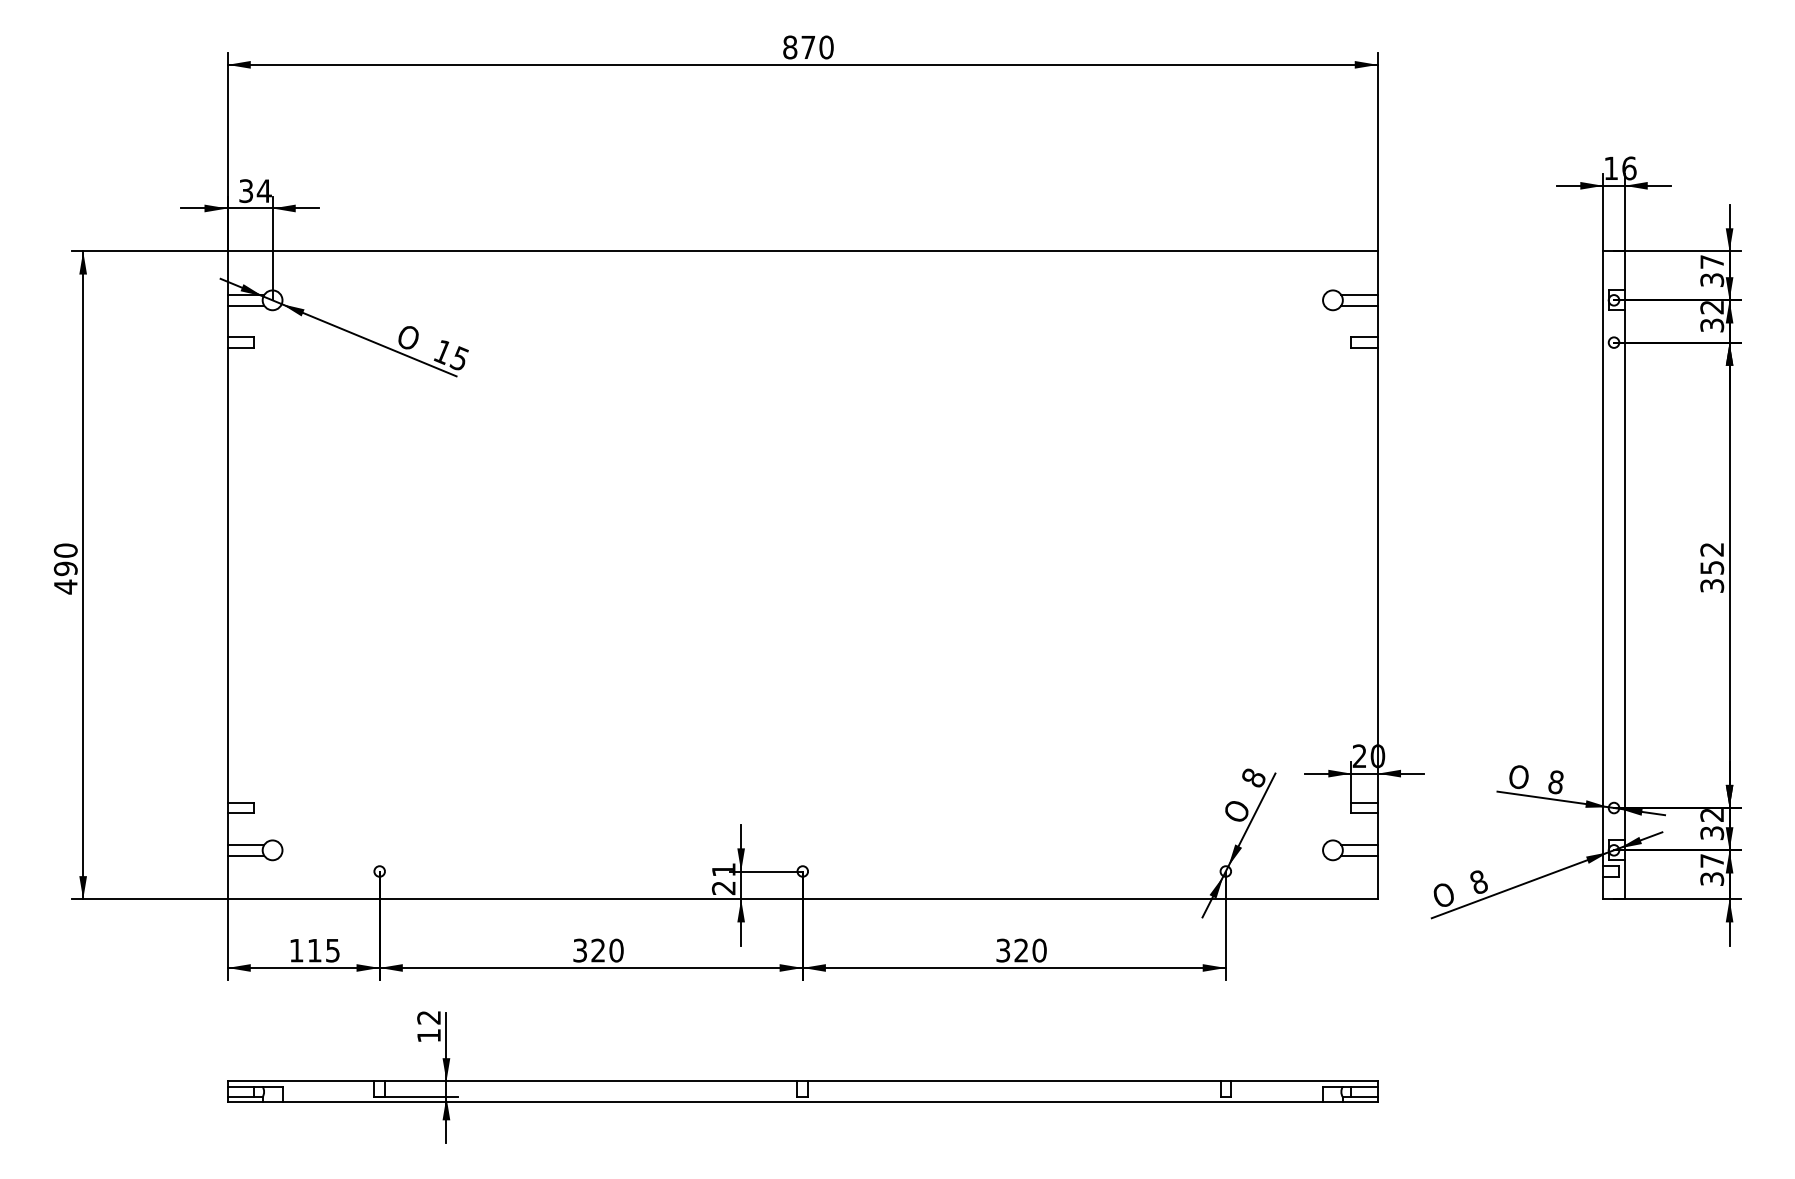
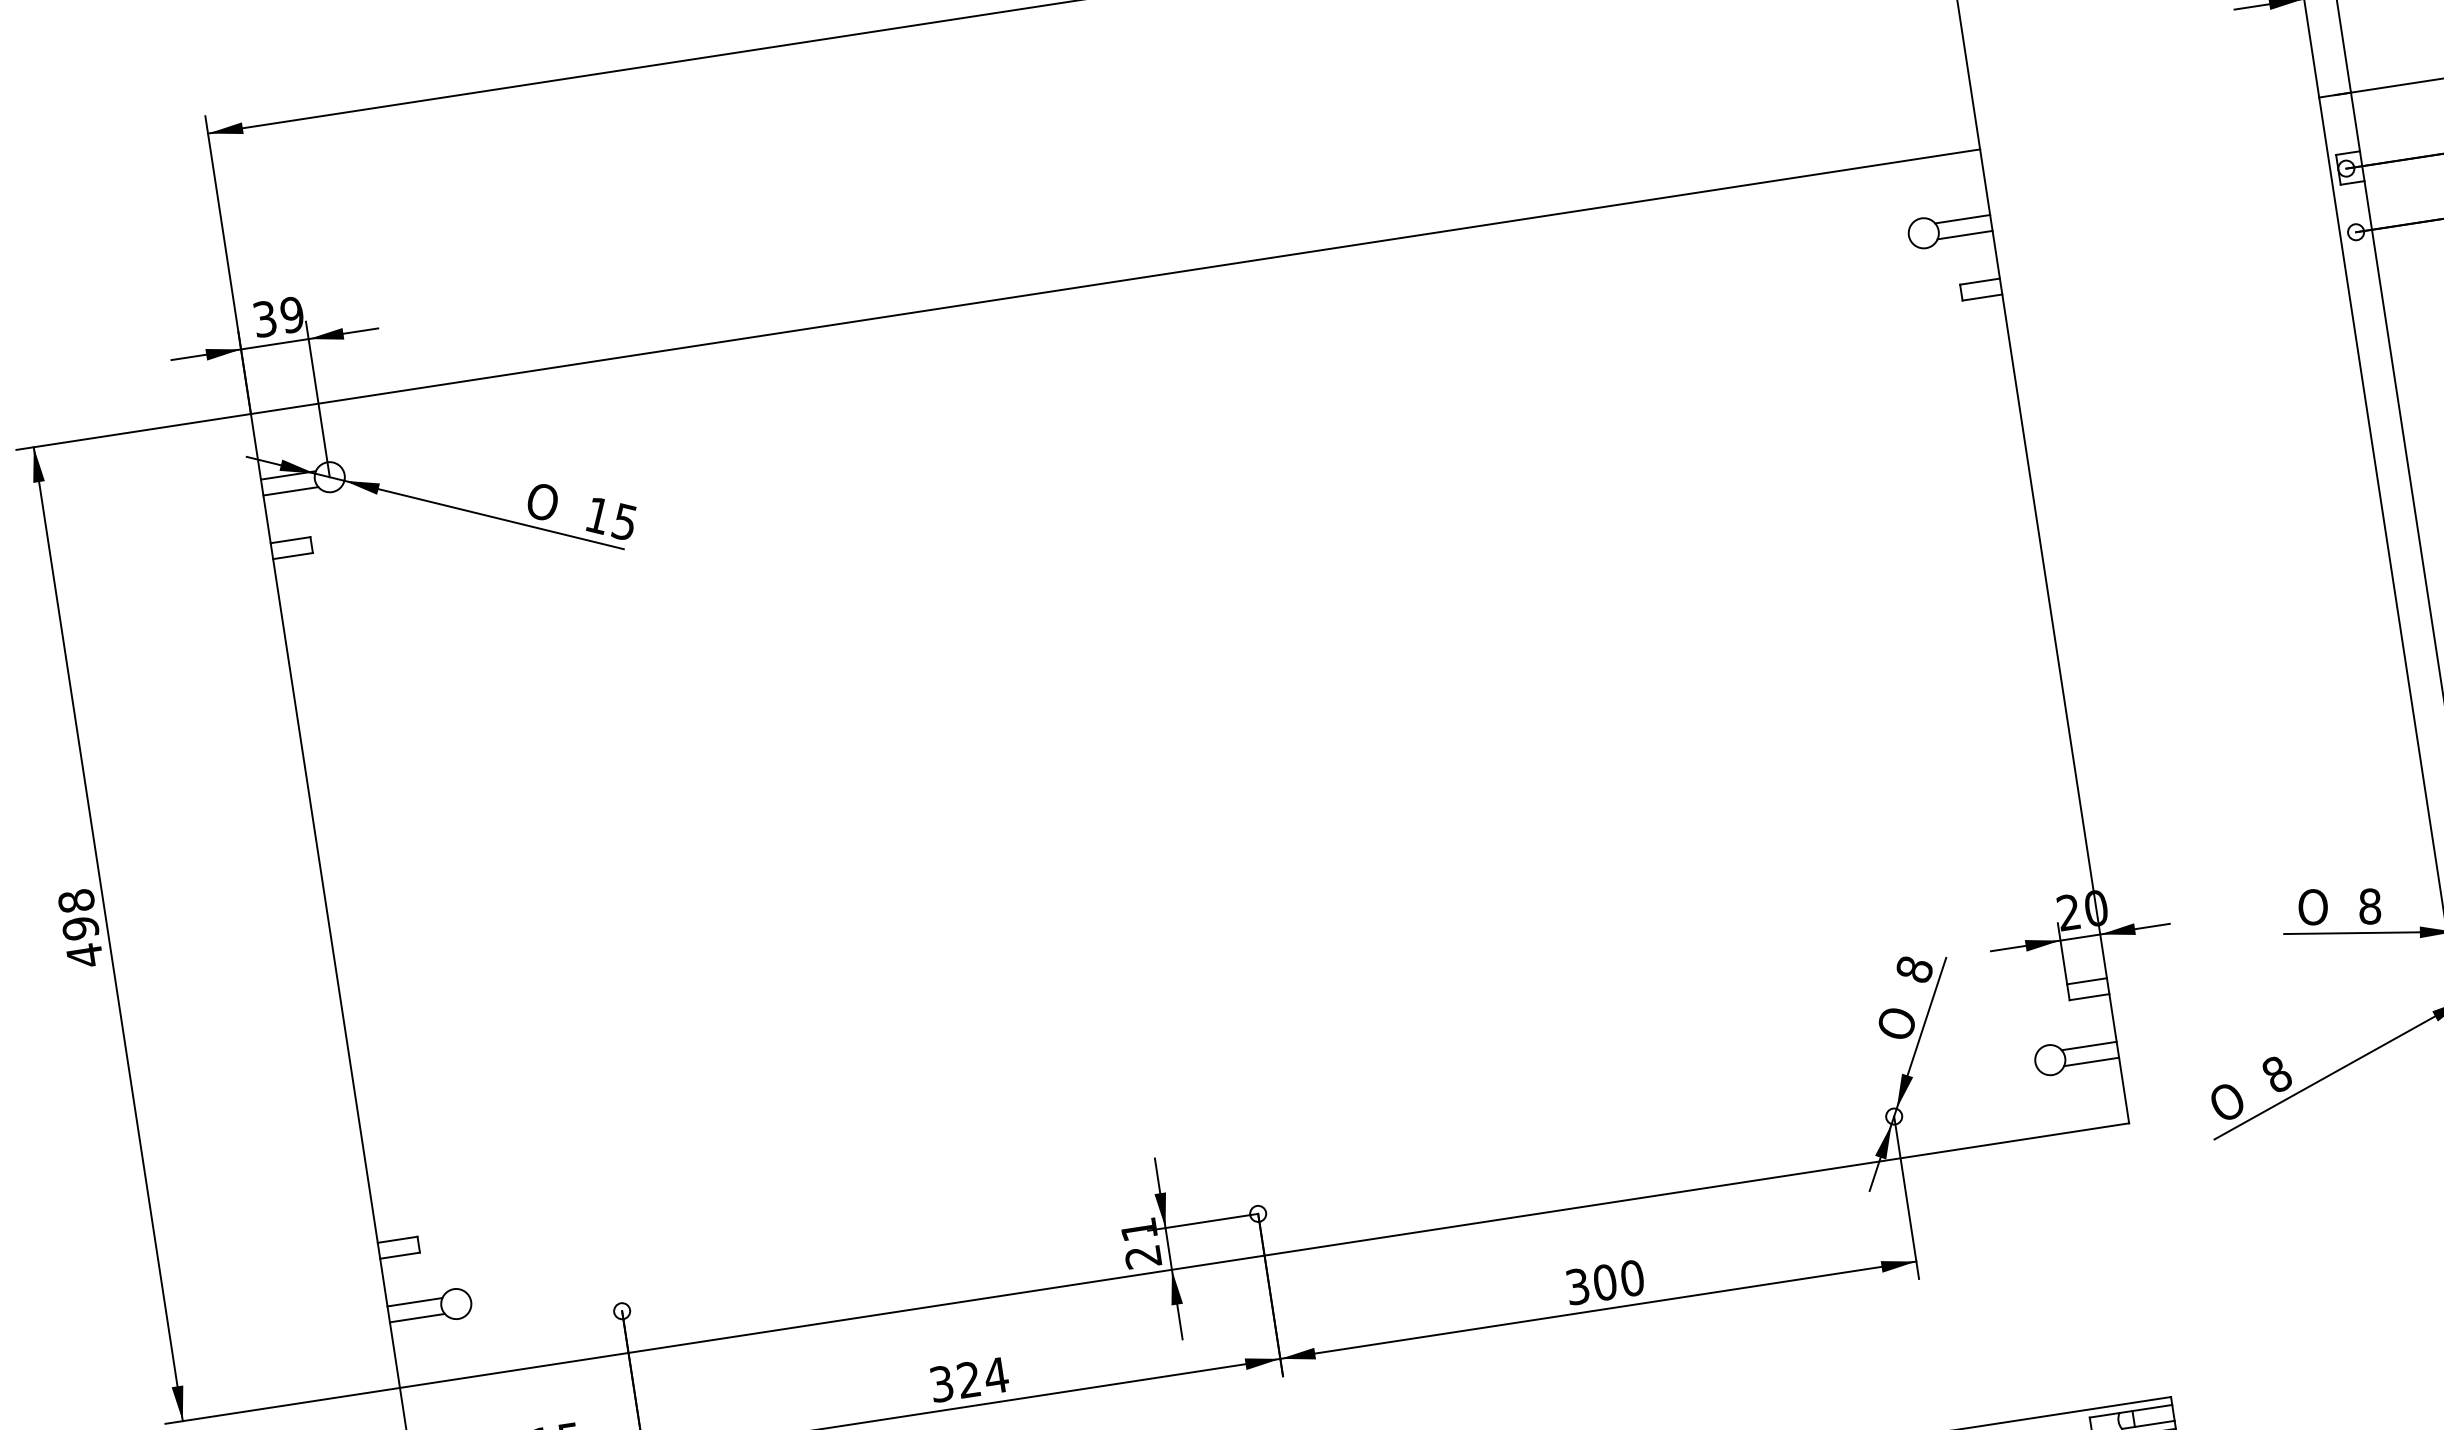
text: (263, 191) -> (291, 315), 34 -> 39
text: (65, 550) -> (75, 900), 490 -> 498
text: (616, 950) -> (996, 1375), 320 -> 324
text: (1021, 950) -> (1605, 1282), 320 -> 300

